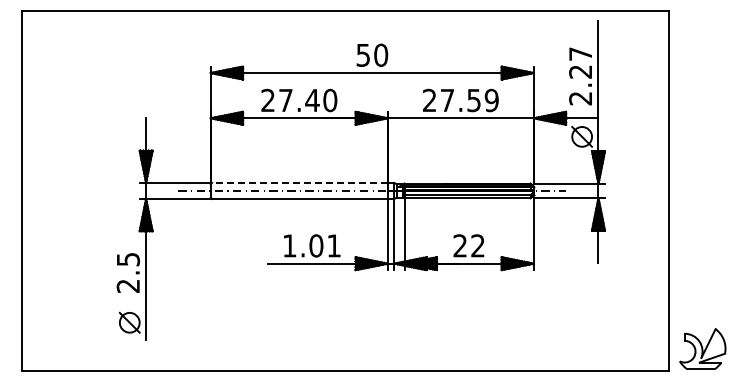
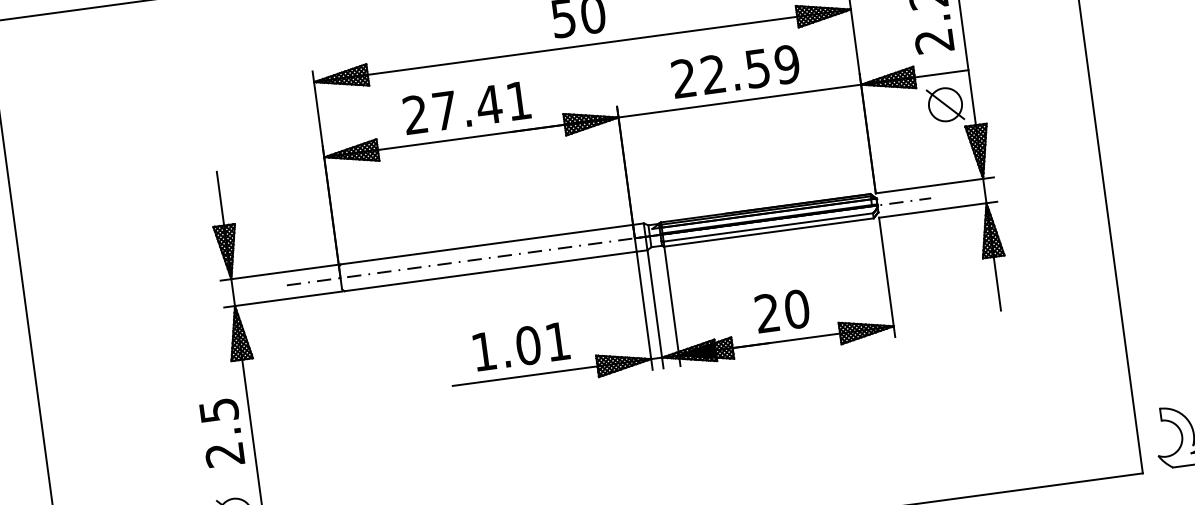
text: (446, 99) -> (711, 73), 27.59 -> 22.59
text: (330, 100) -> (519, 100), 27.40 -> 27.41
line: (299, 182) -> (486, 244), dashed -> solid
text: (478, 245) -> (797, 308), 22 -> 20

